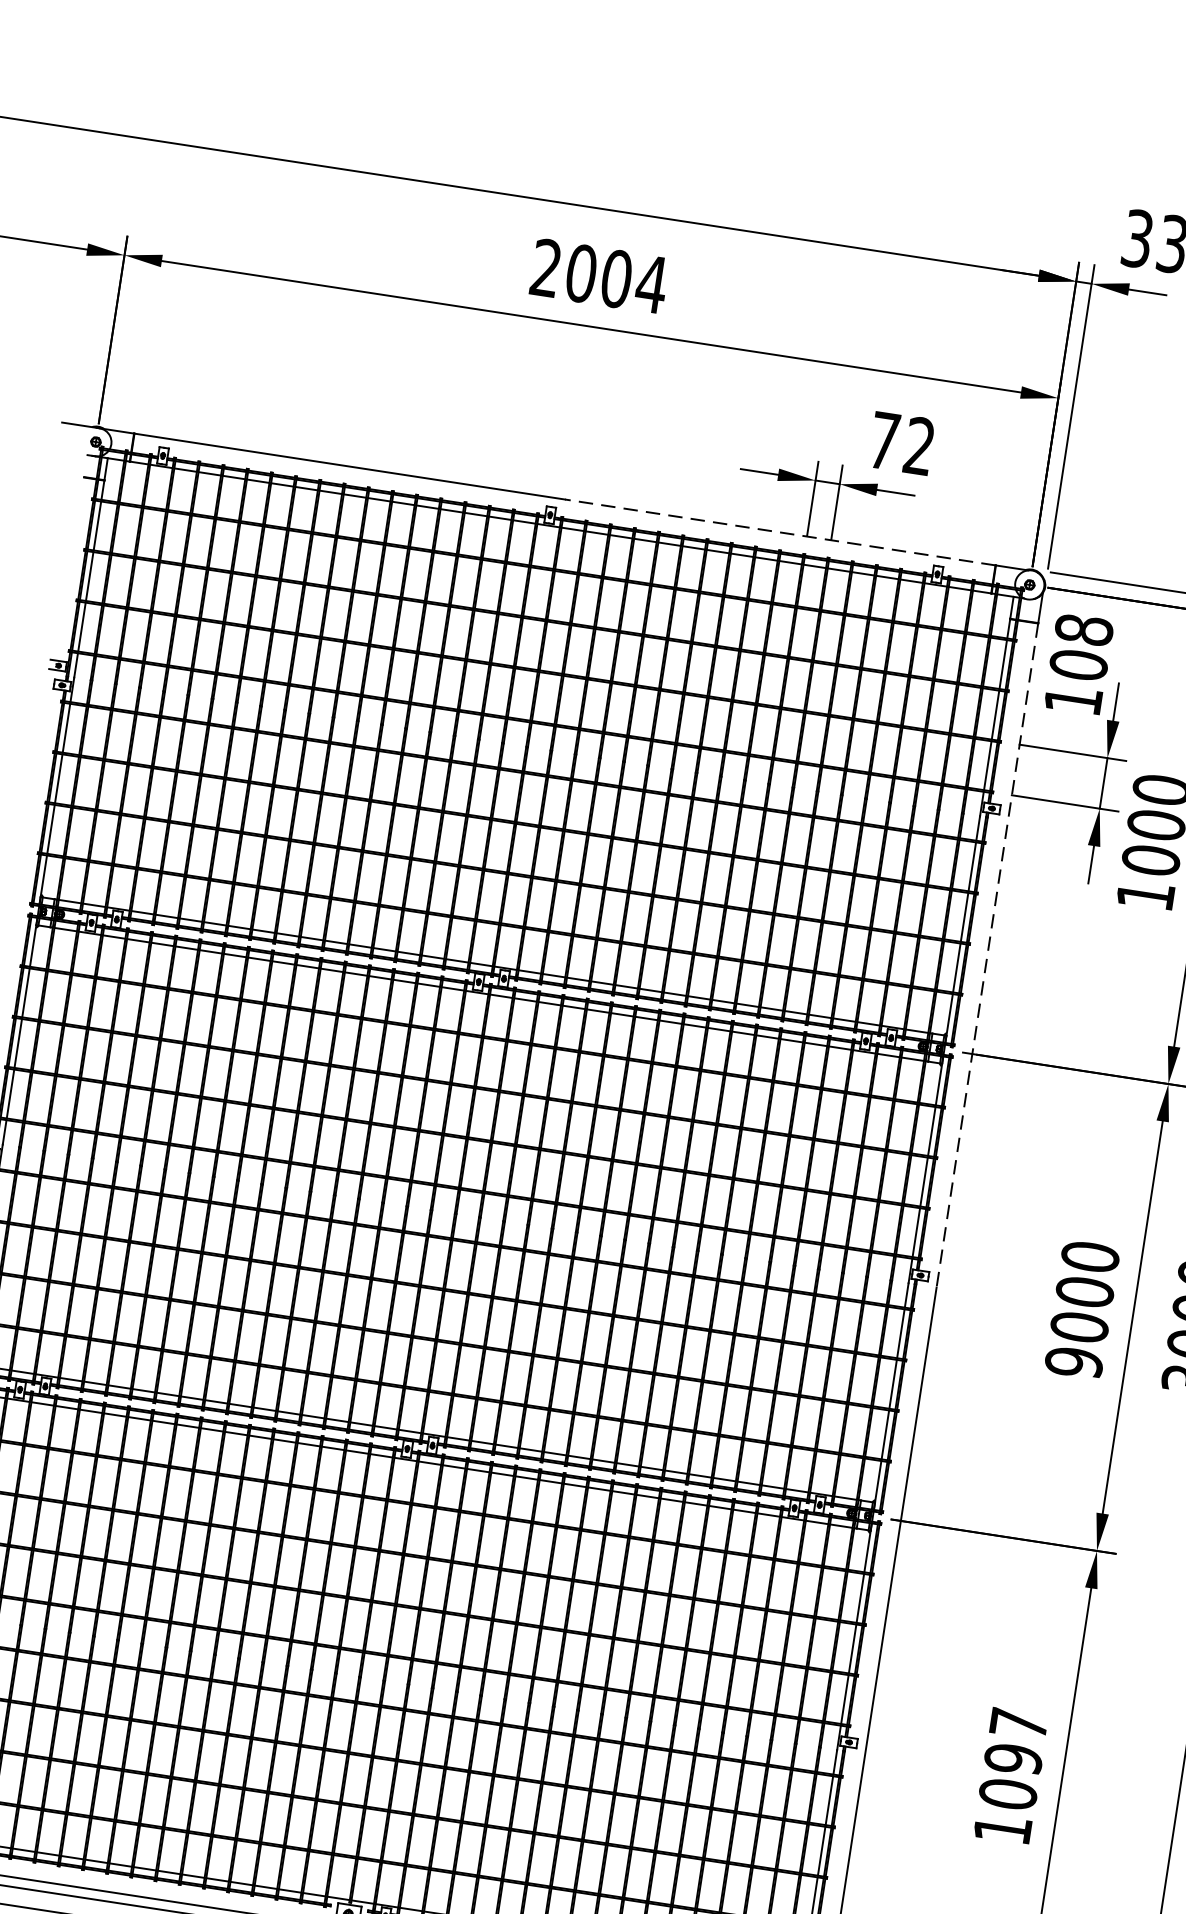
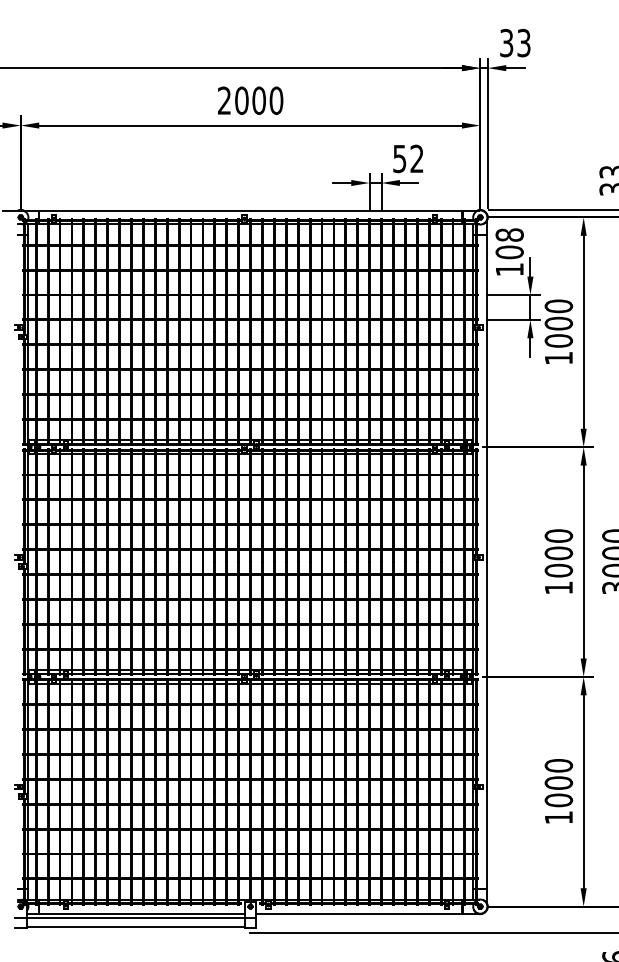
text: (651, 283) -> (276, 100), 2004 -> 2000
text: (883, 442) -> (399, 159), 72 -> 52
line: (780, 532) -> (356, 210), dashed -> solid
line: (987, 957) -> (487, 399), dashed -> solid
text: (1073, 1361) -> (558, 587), 9000 -> 1000
text: (1015, 1741) -> (558, 774), 1097 -> 1000

